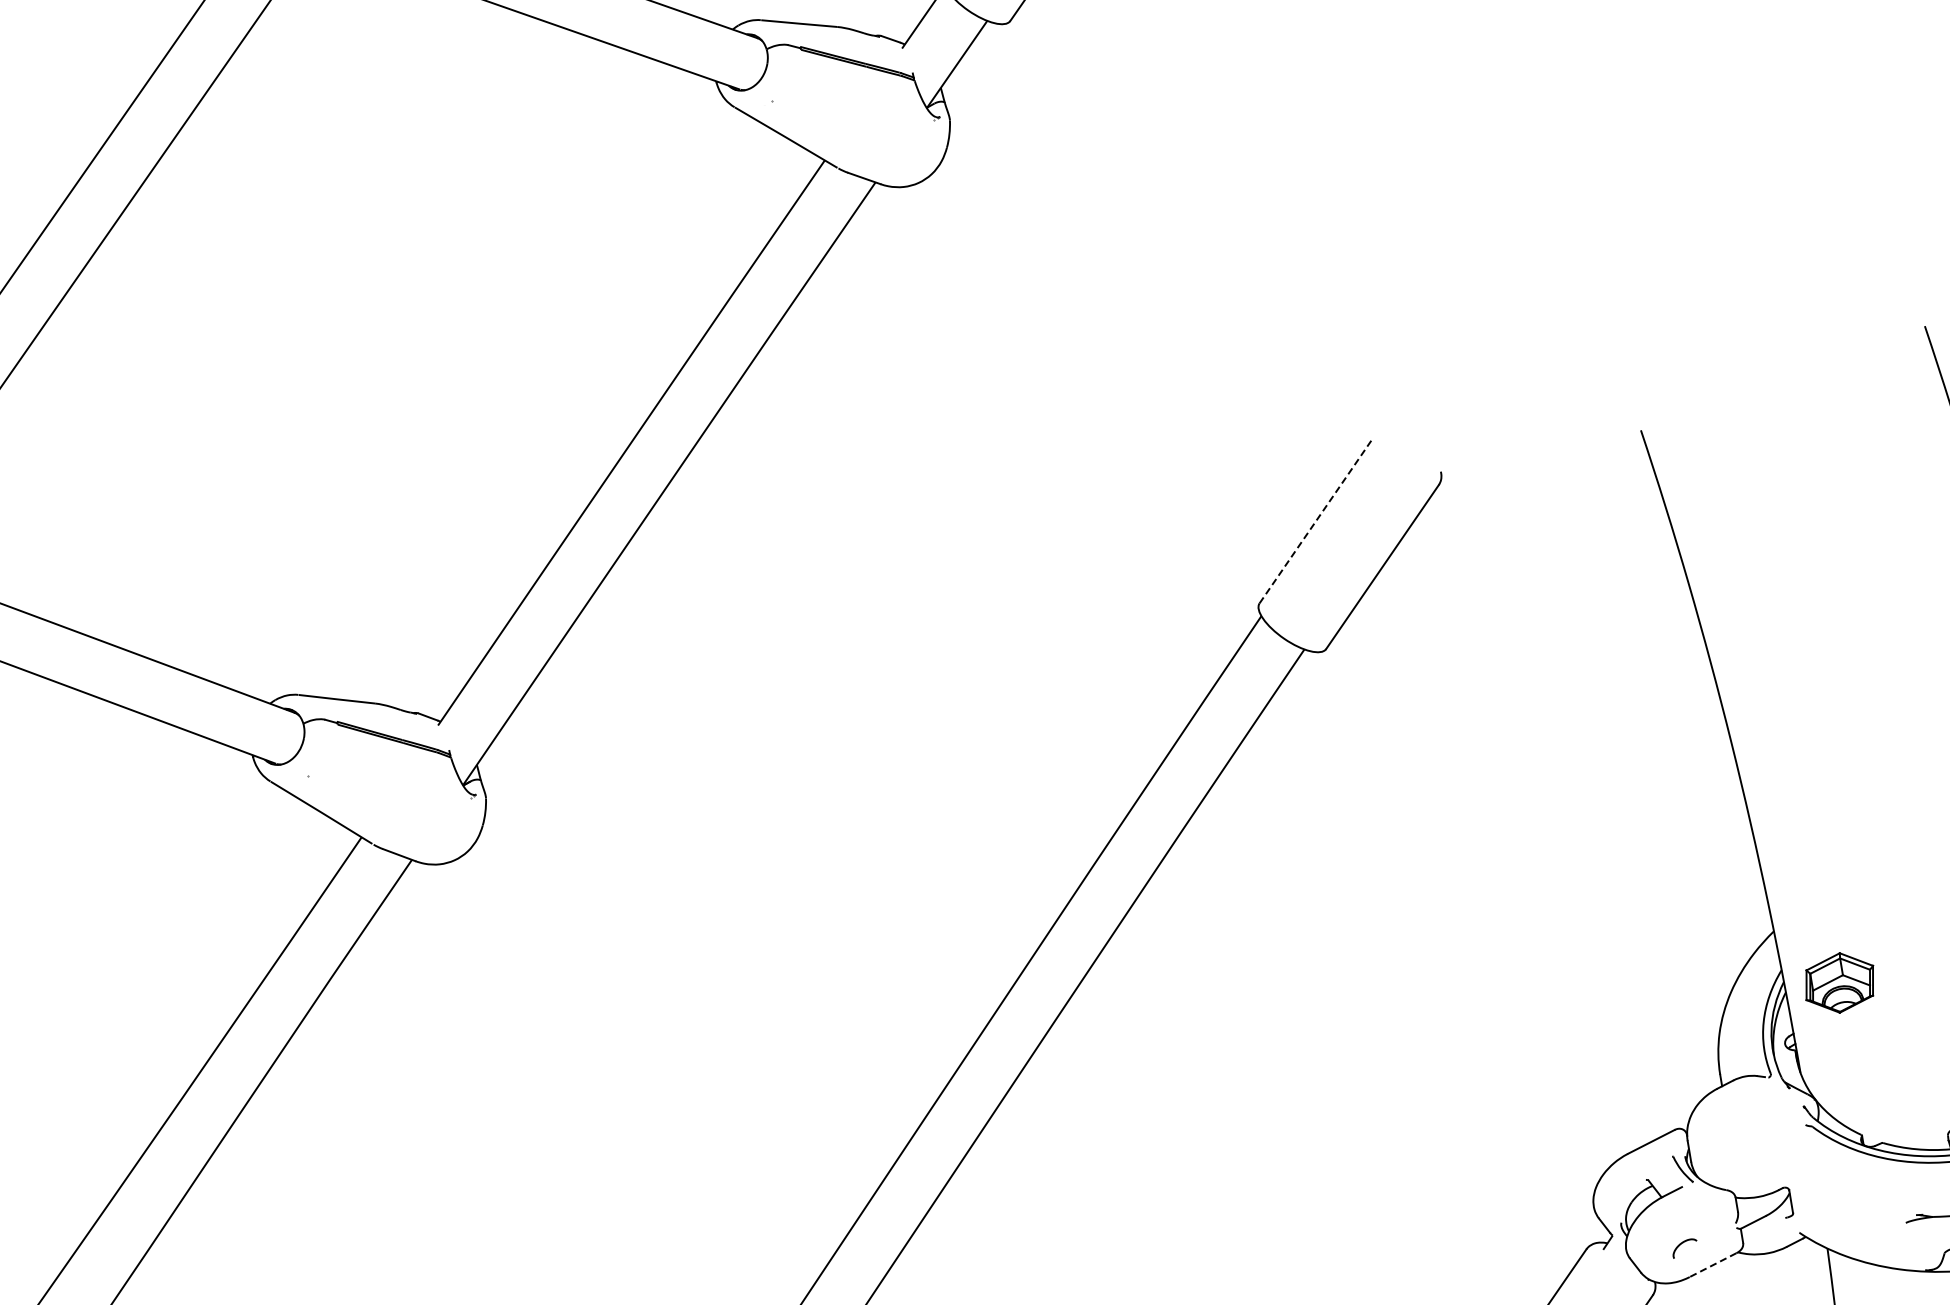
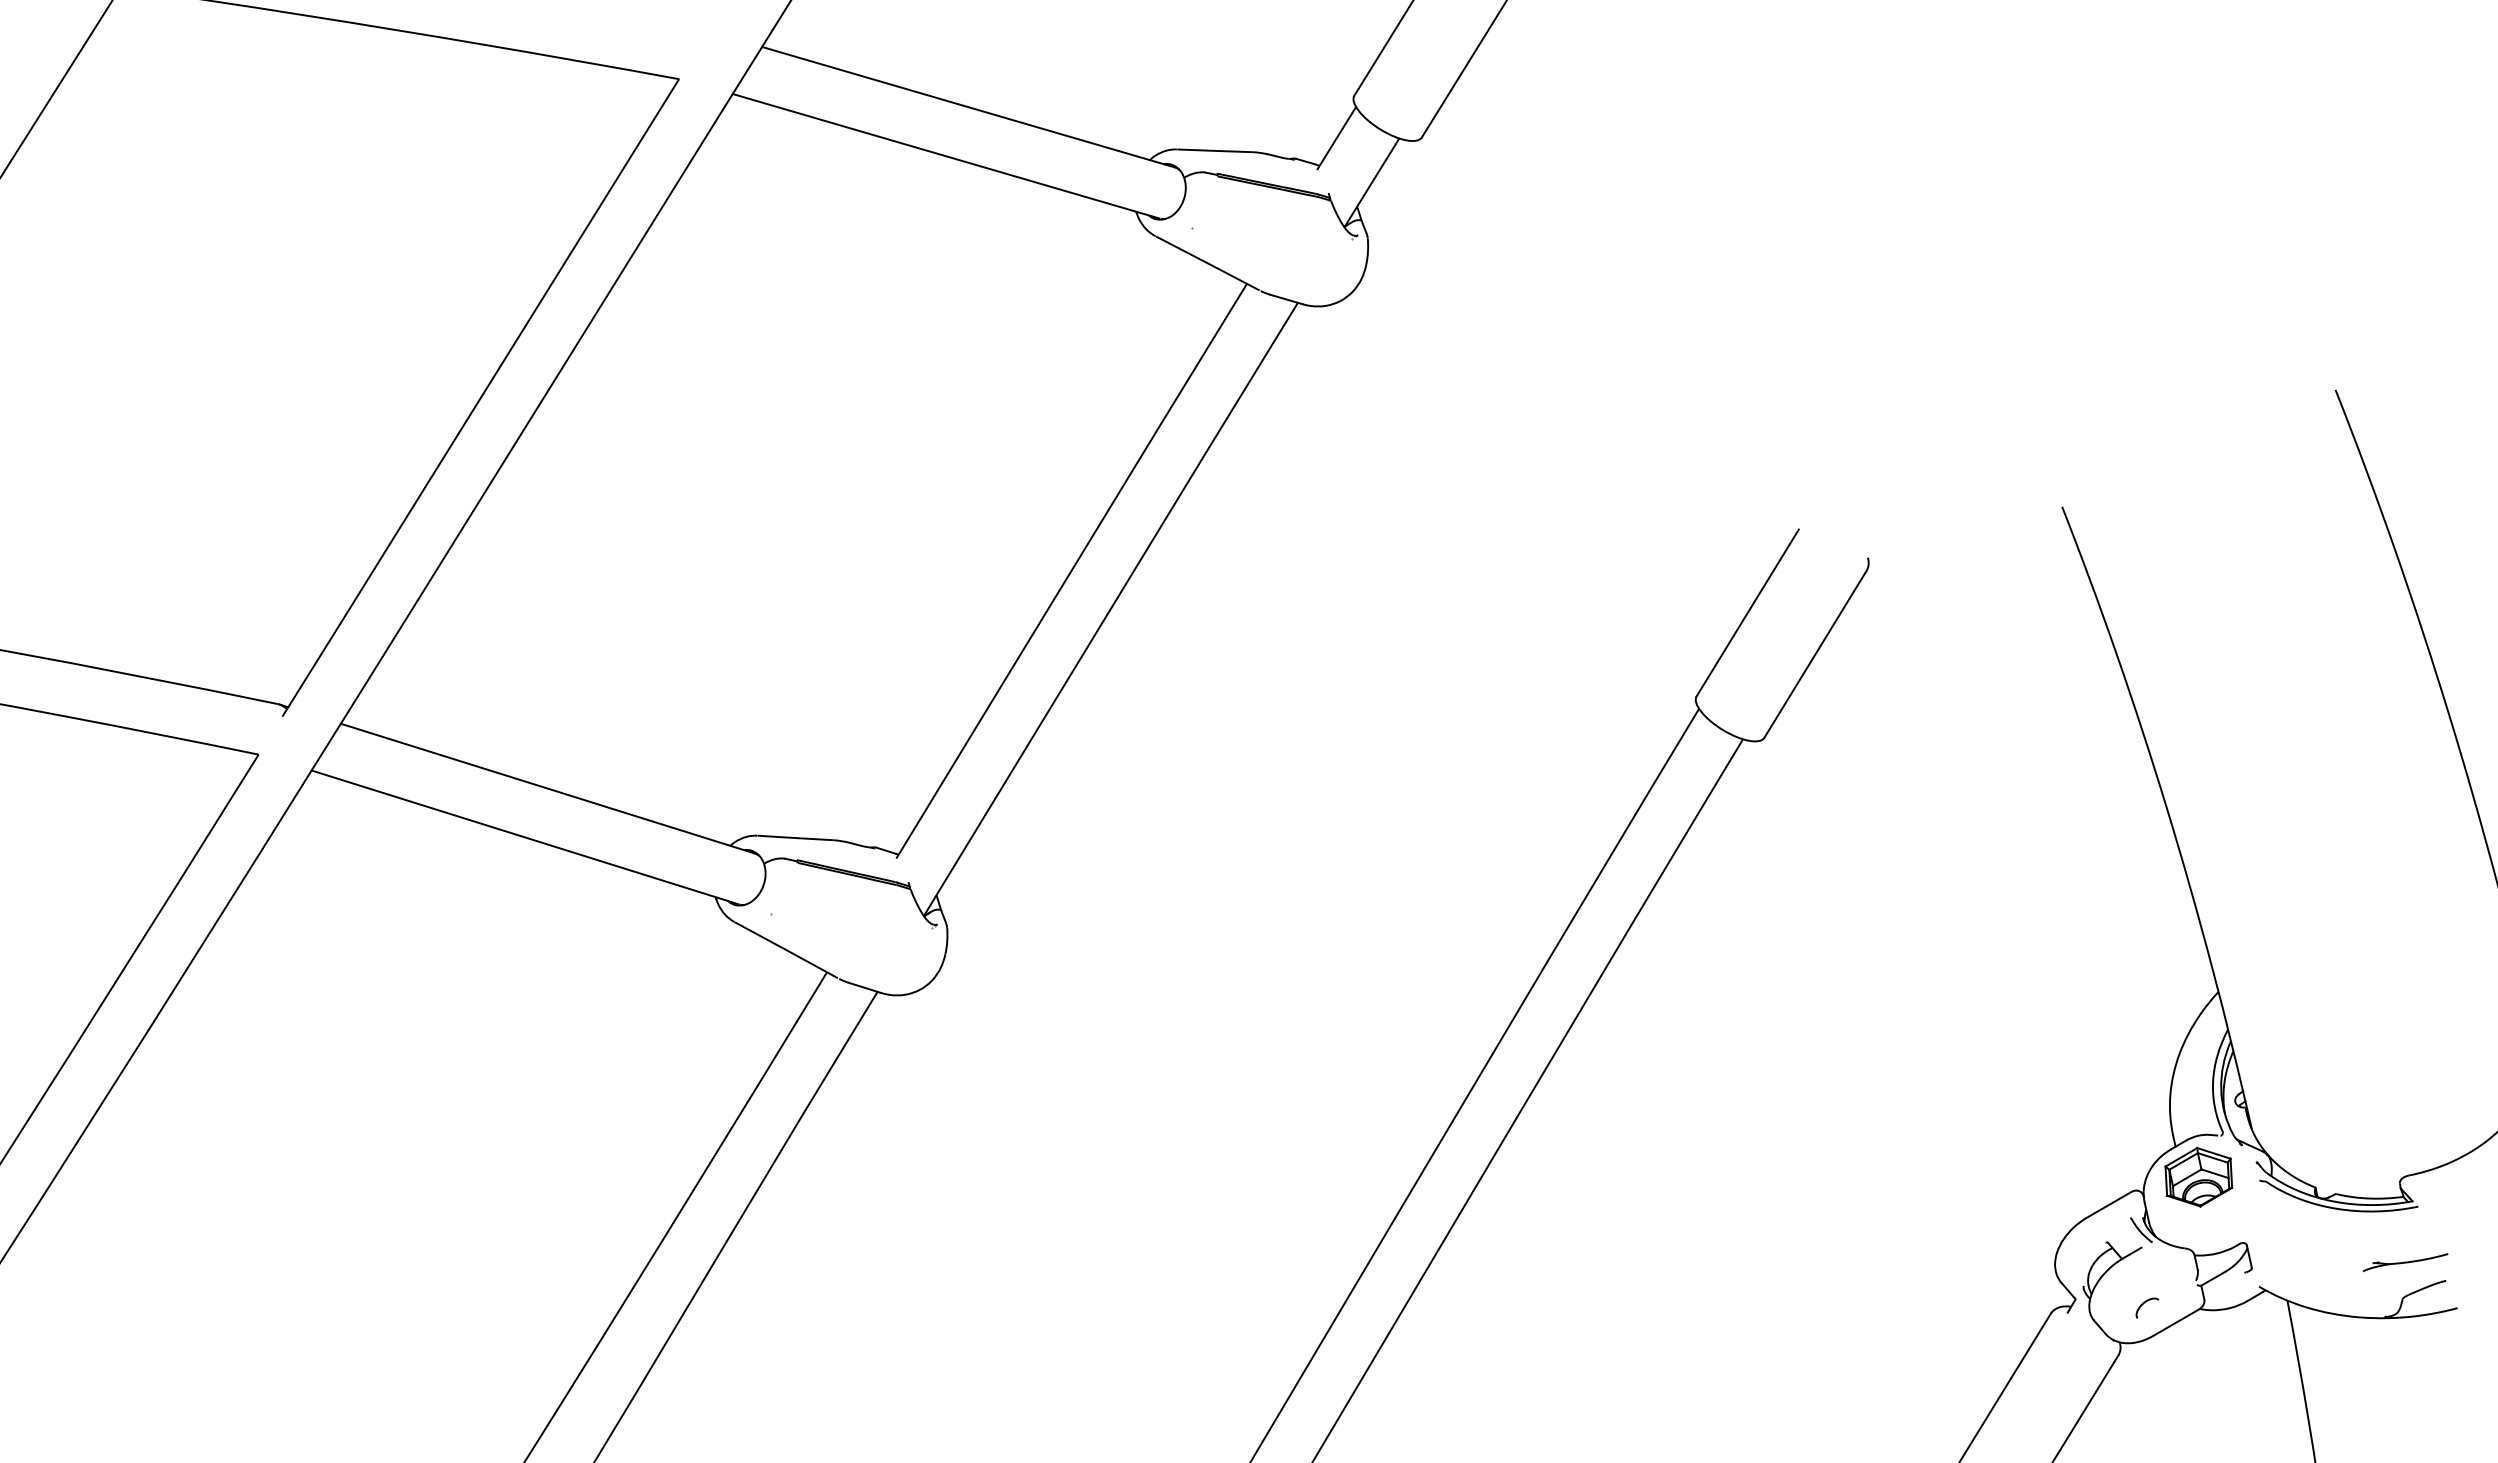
line: (1315, 520) -> (1747, 612), dashed -> solid
part: (1839, 983) -> (2198, 1177), moved
line: (1712, 1264) -> (2175, 1322), dashed -> solid

